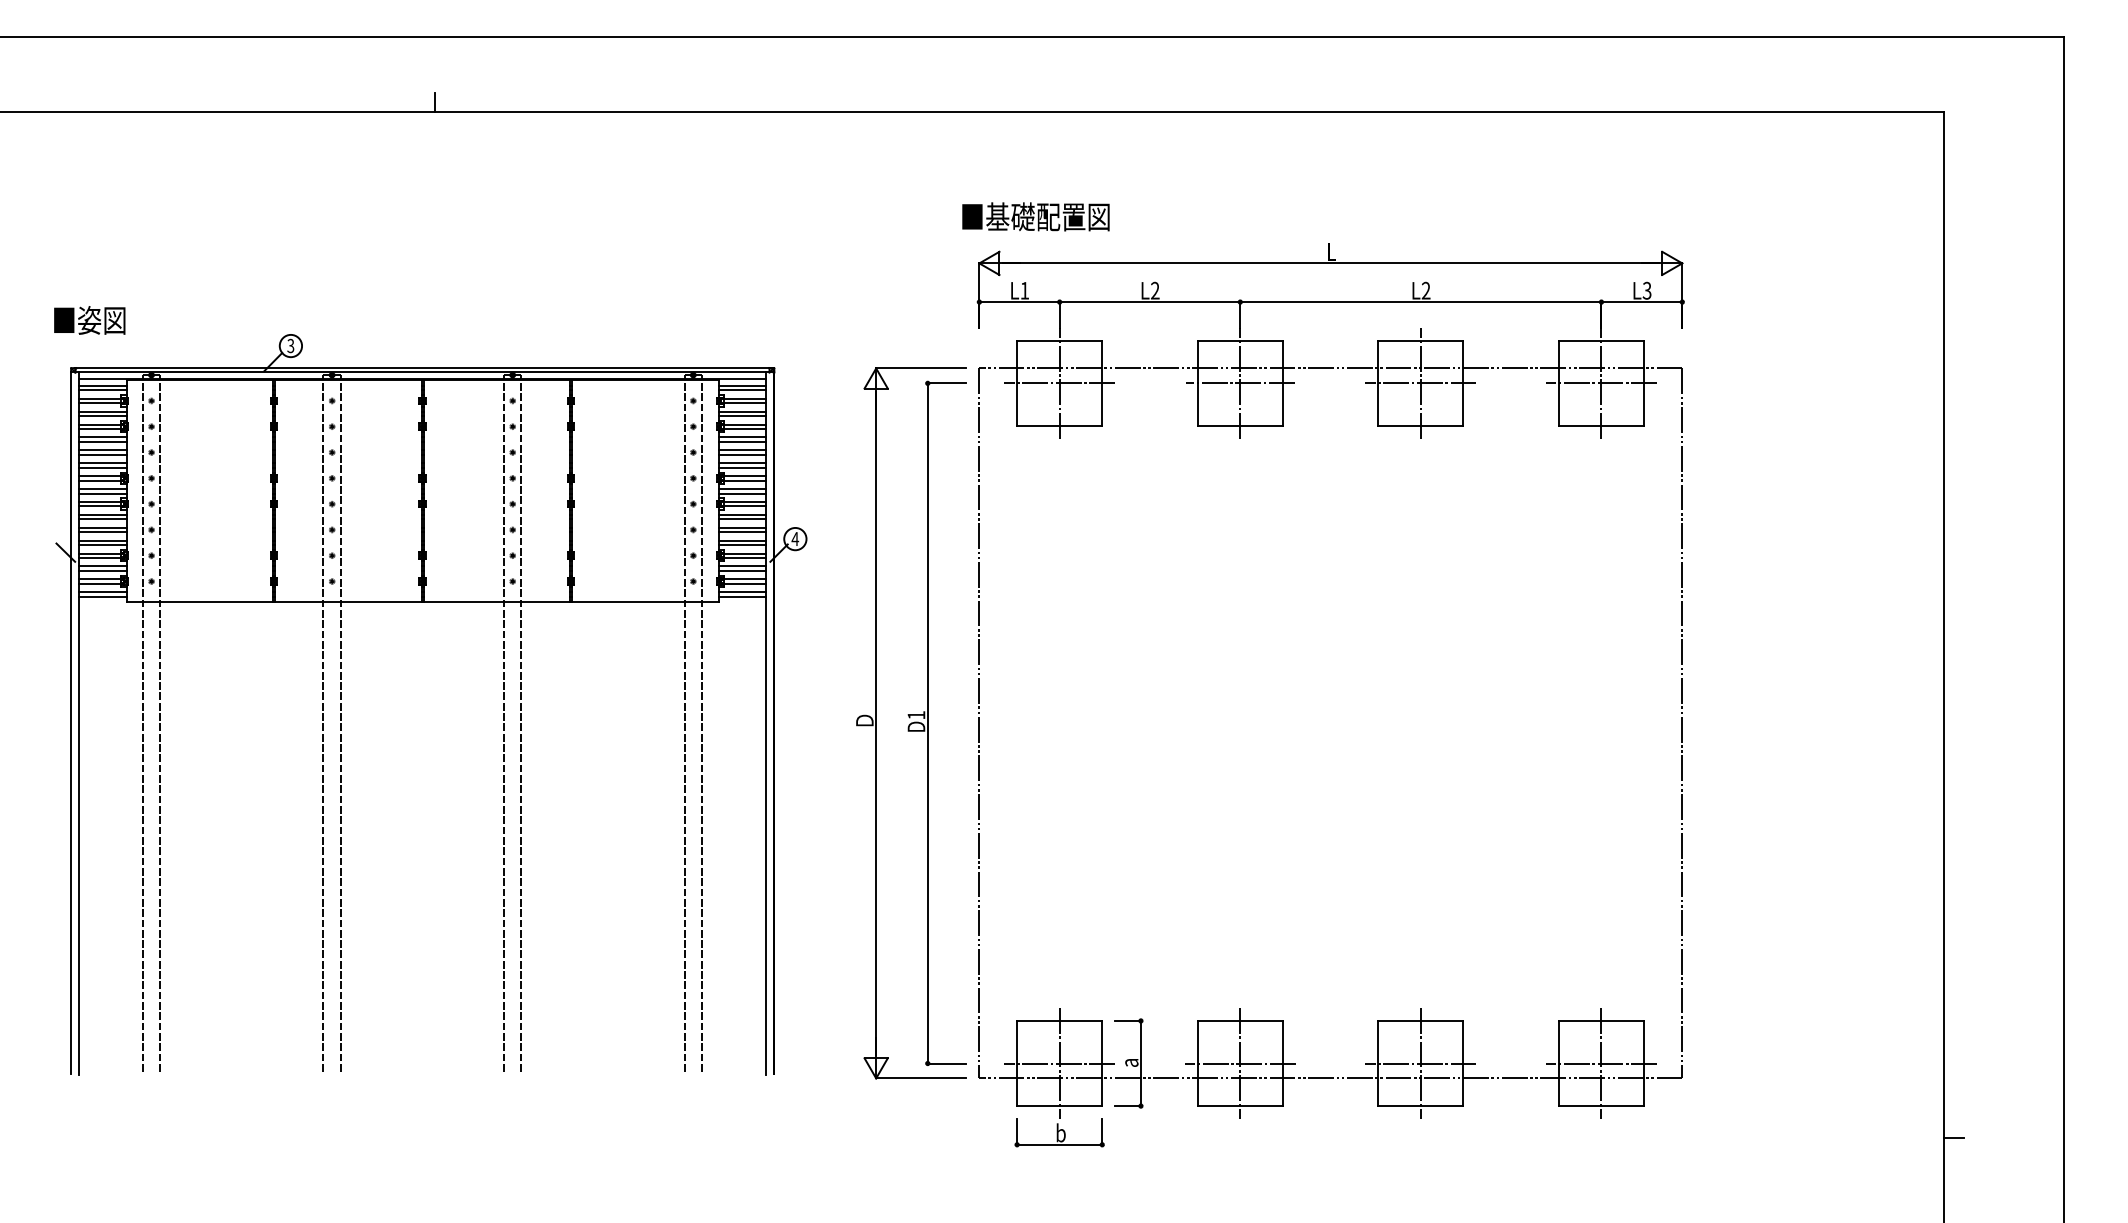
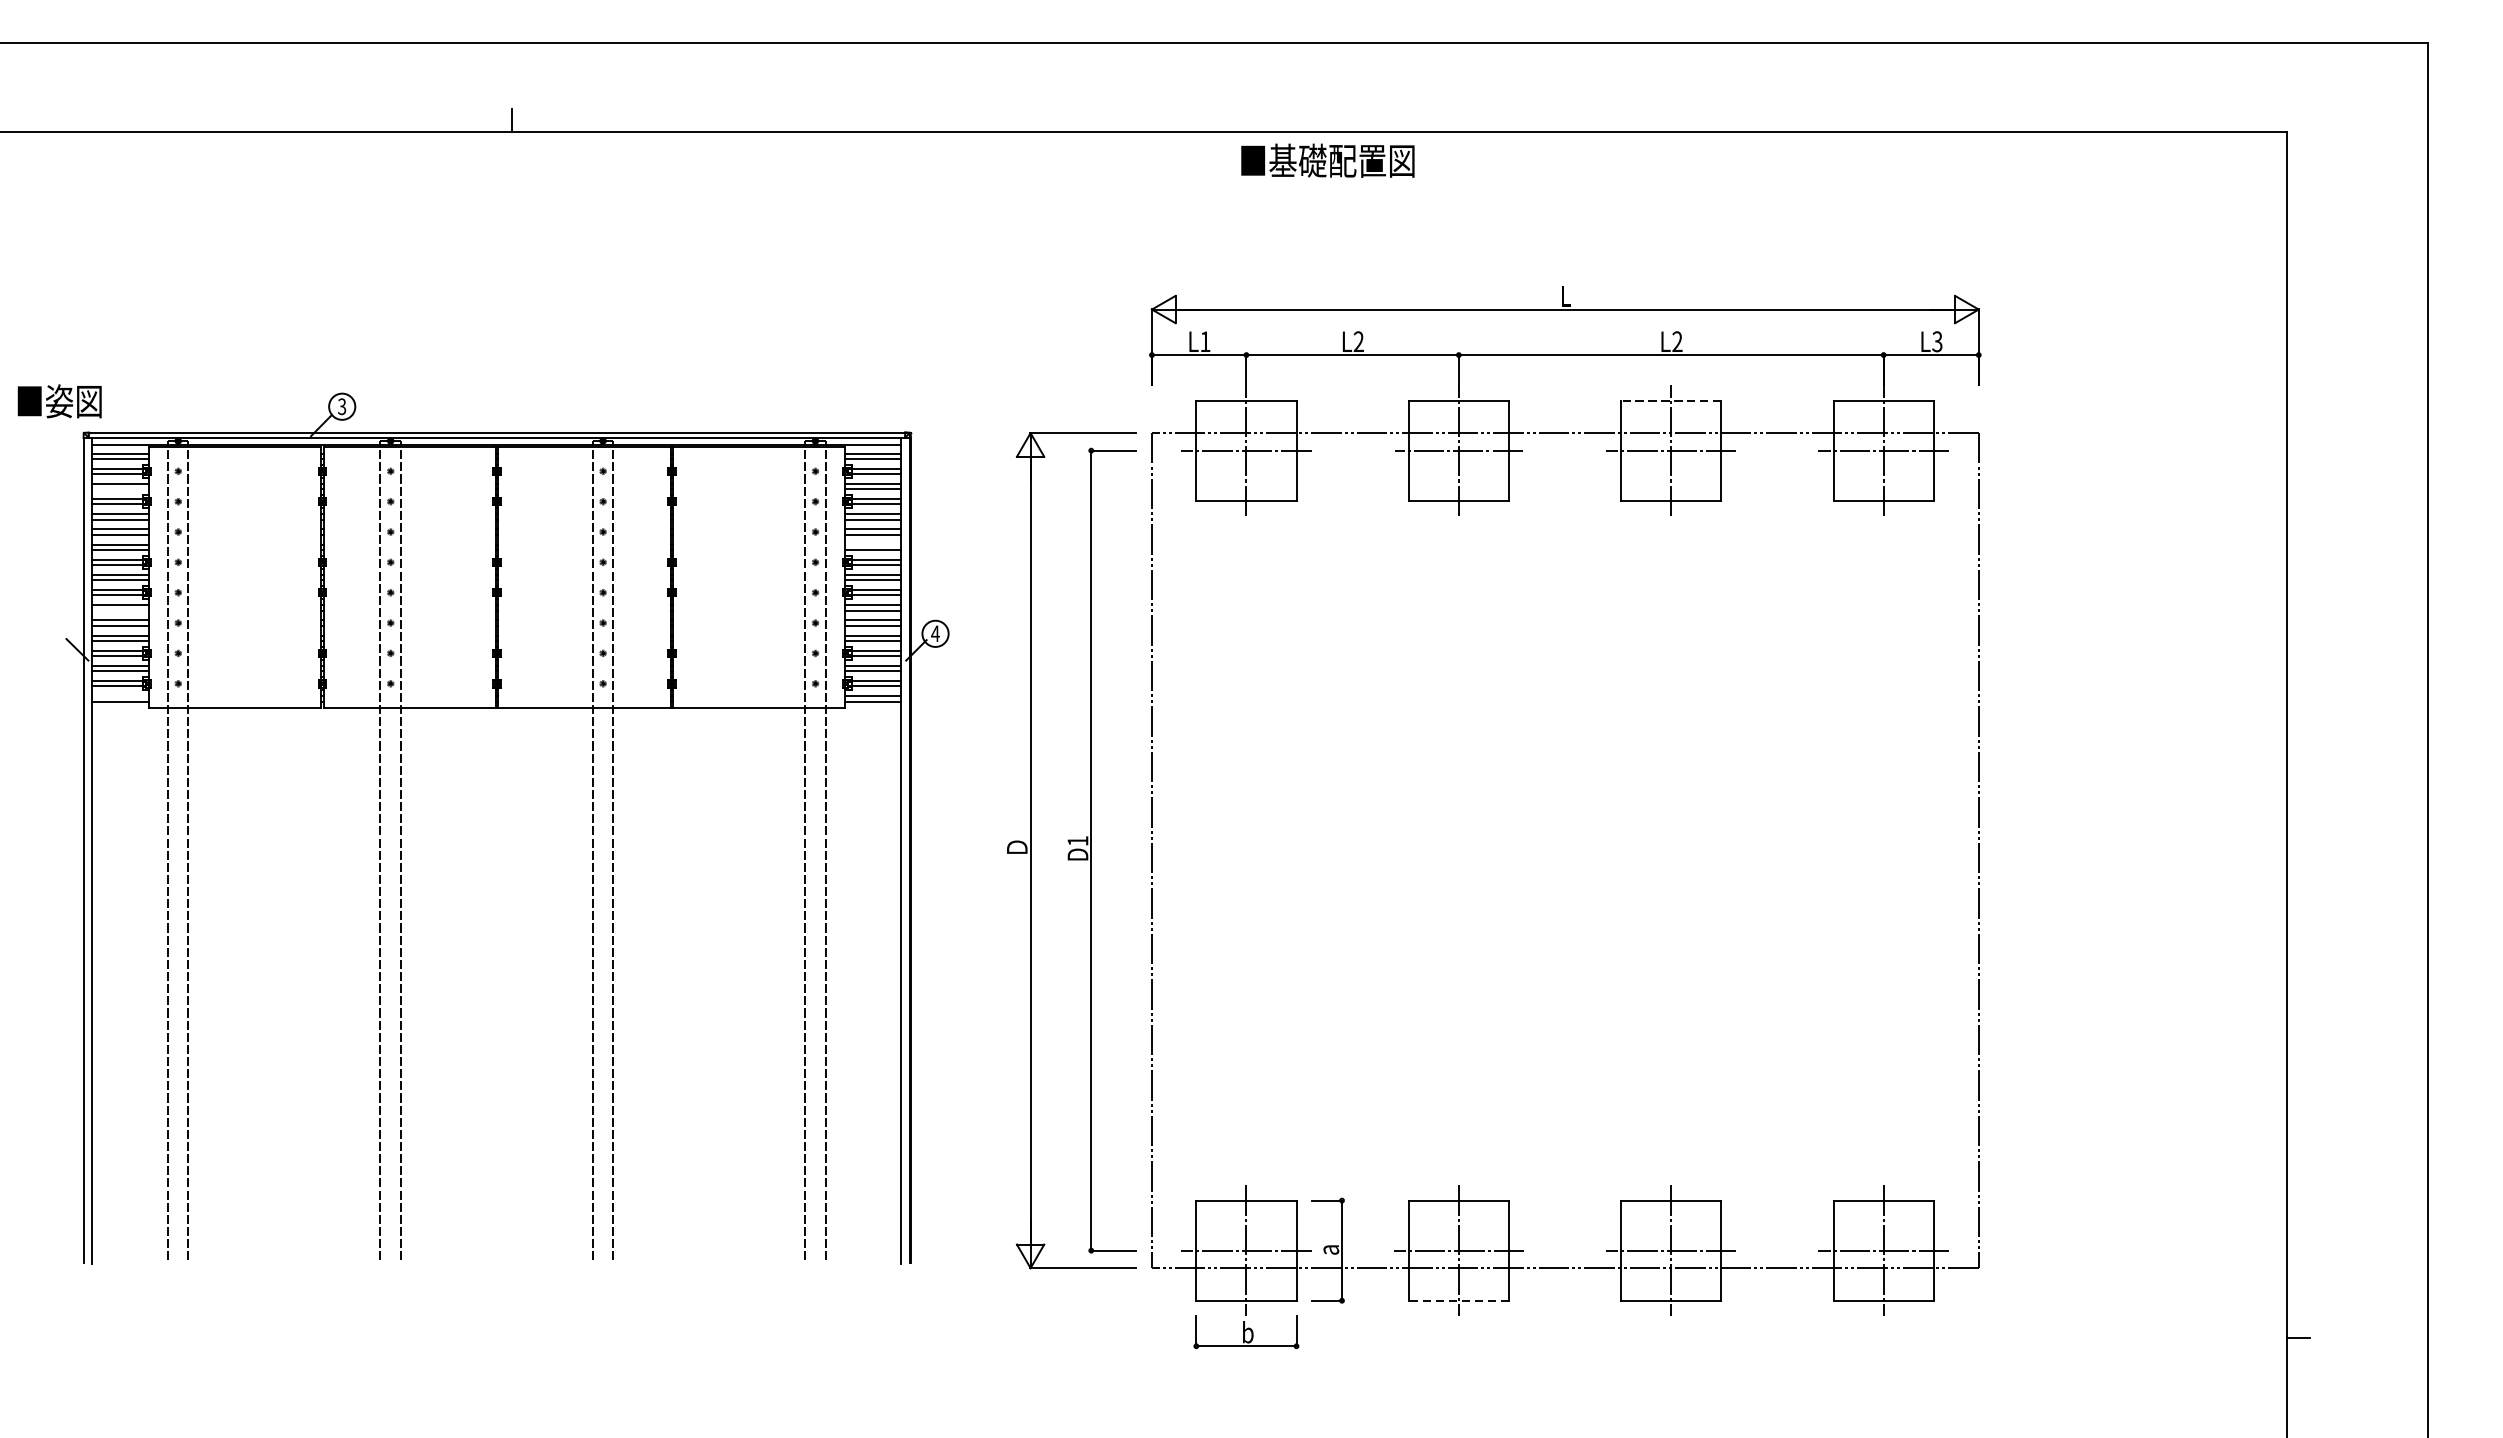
text: (1035, 216) -> (1327, 160), moved
text: (89, 320) -> (59, 401), moved
line: (1420, 340) -> (1670, 400), solid -> dashed
line: (102, 416) -> (120, 489), removed
line: (741, 463) -> (872, 544), removed
line: (102, 519) -> (120, 610), removed
line: (102, 592) -> (120, 696), removed
line: (1240, 1106) -> (1459, 1301), solid -> dashed

